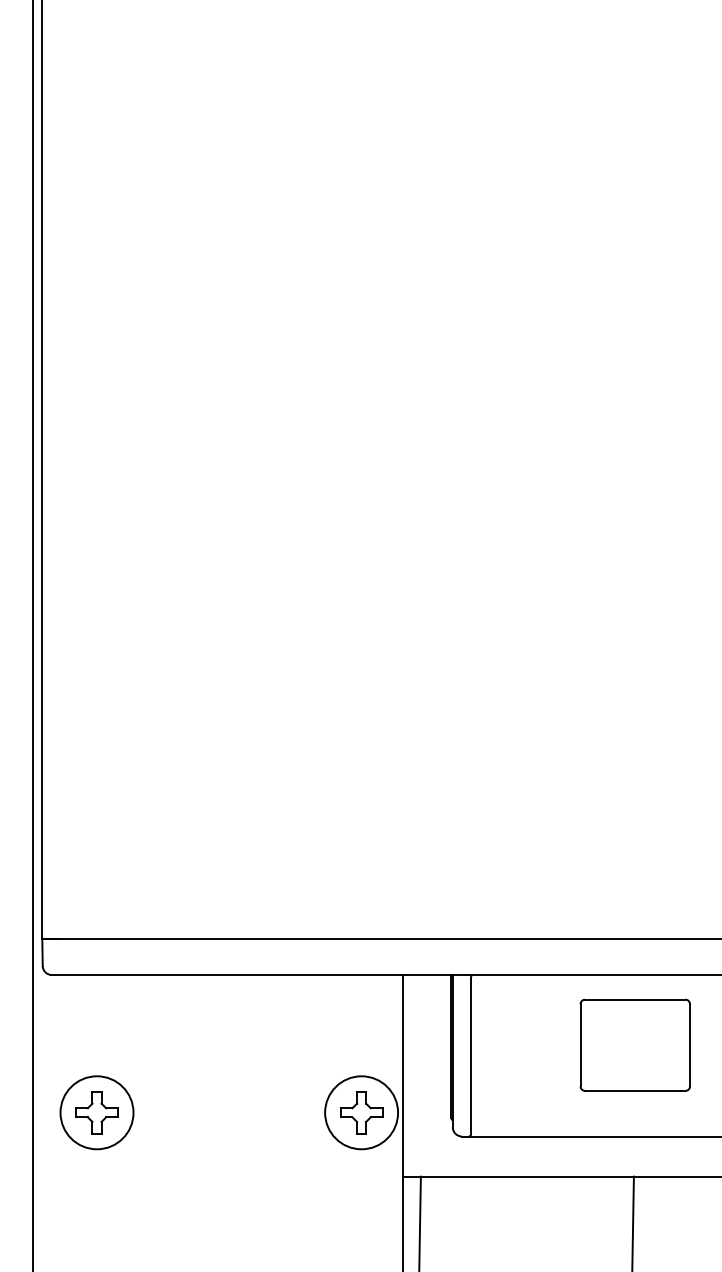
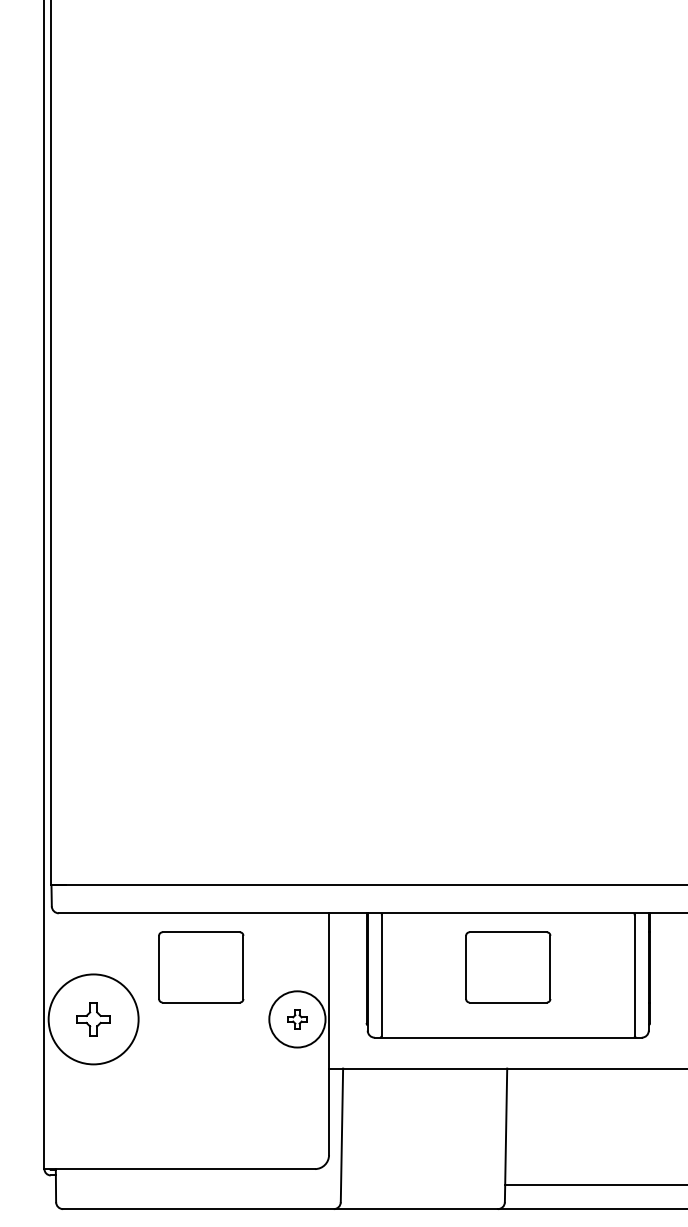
part: (237, 1045) -> (201, 967), added
circle: (96, 1112) -> (93, 1019), size x1.6
part: (361, 1112) -> (297, 1019), size x0.6

